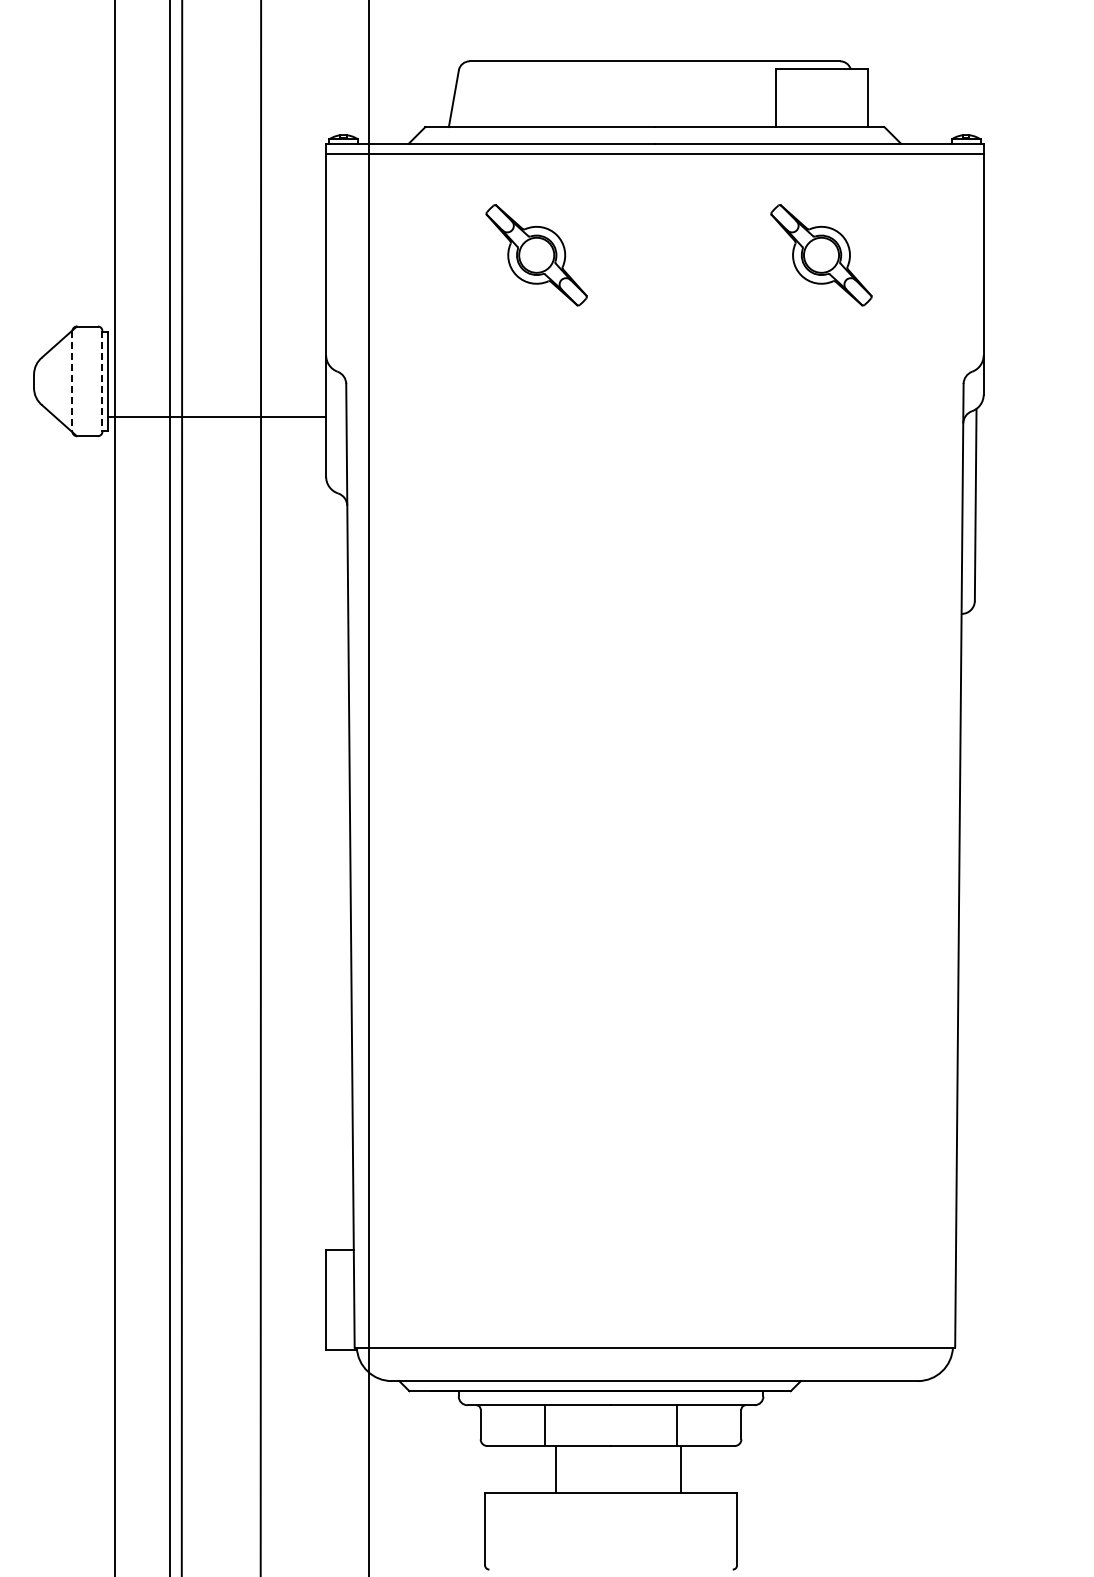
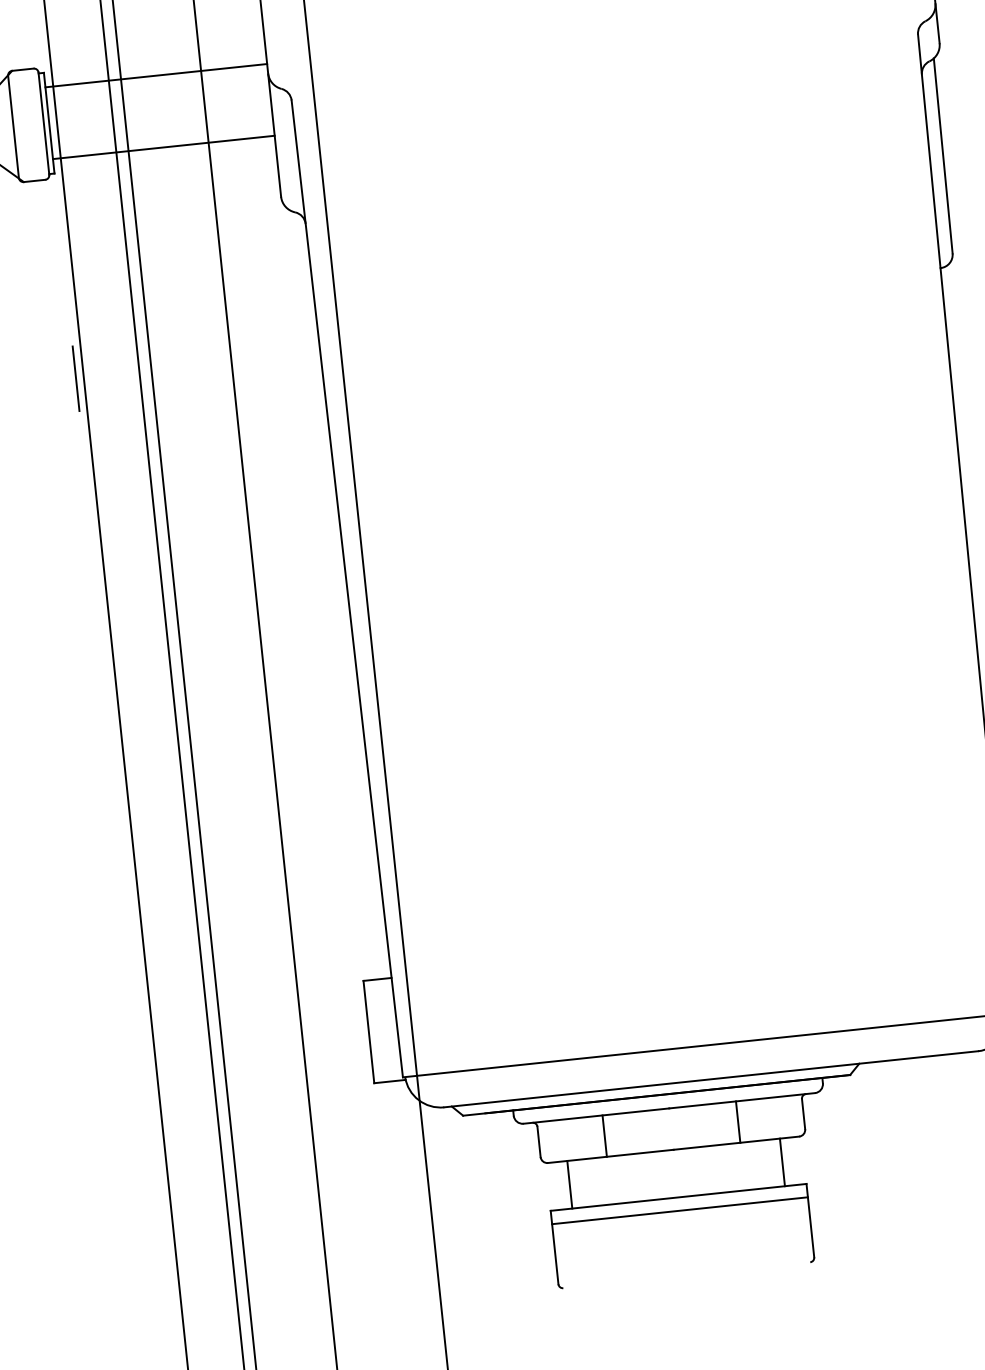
line: (216, 346) -> (155, 76), added
line: (72, 381) -> (13, 127), dashed -> solid
line: (102, 381) -> (44, 123), dashed -> solid
line: (107, 632) -> (75, 378), added
line: (556, 1468) -> (569, 1183), moved
line: (680, 1468) -> (781, 1161), moved
line: (611, 1506) -> (680, 1211), added

